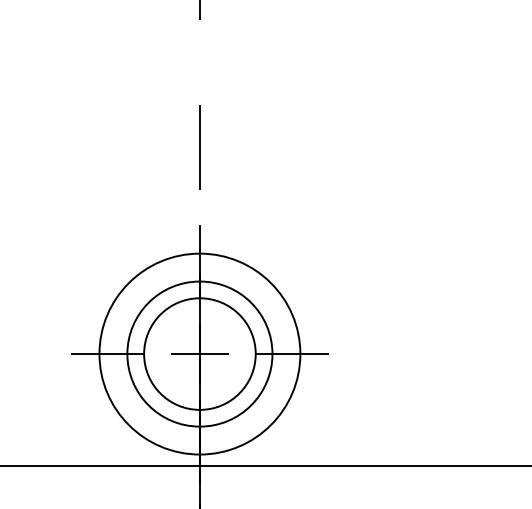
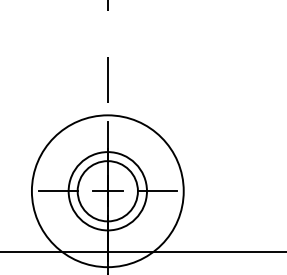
circle: (199, 354) -> (107, 191), size x1.4

